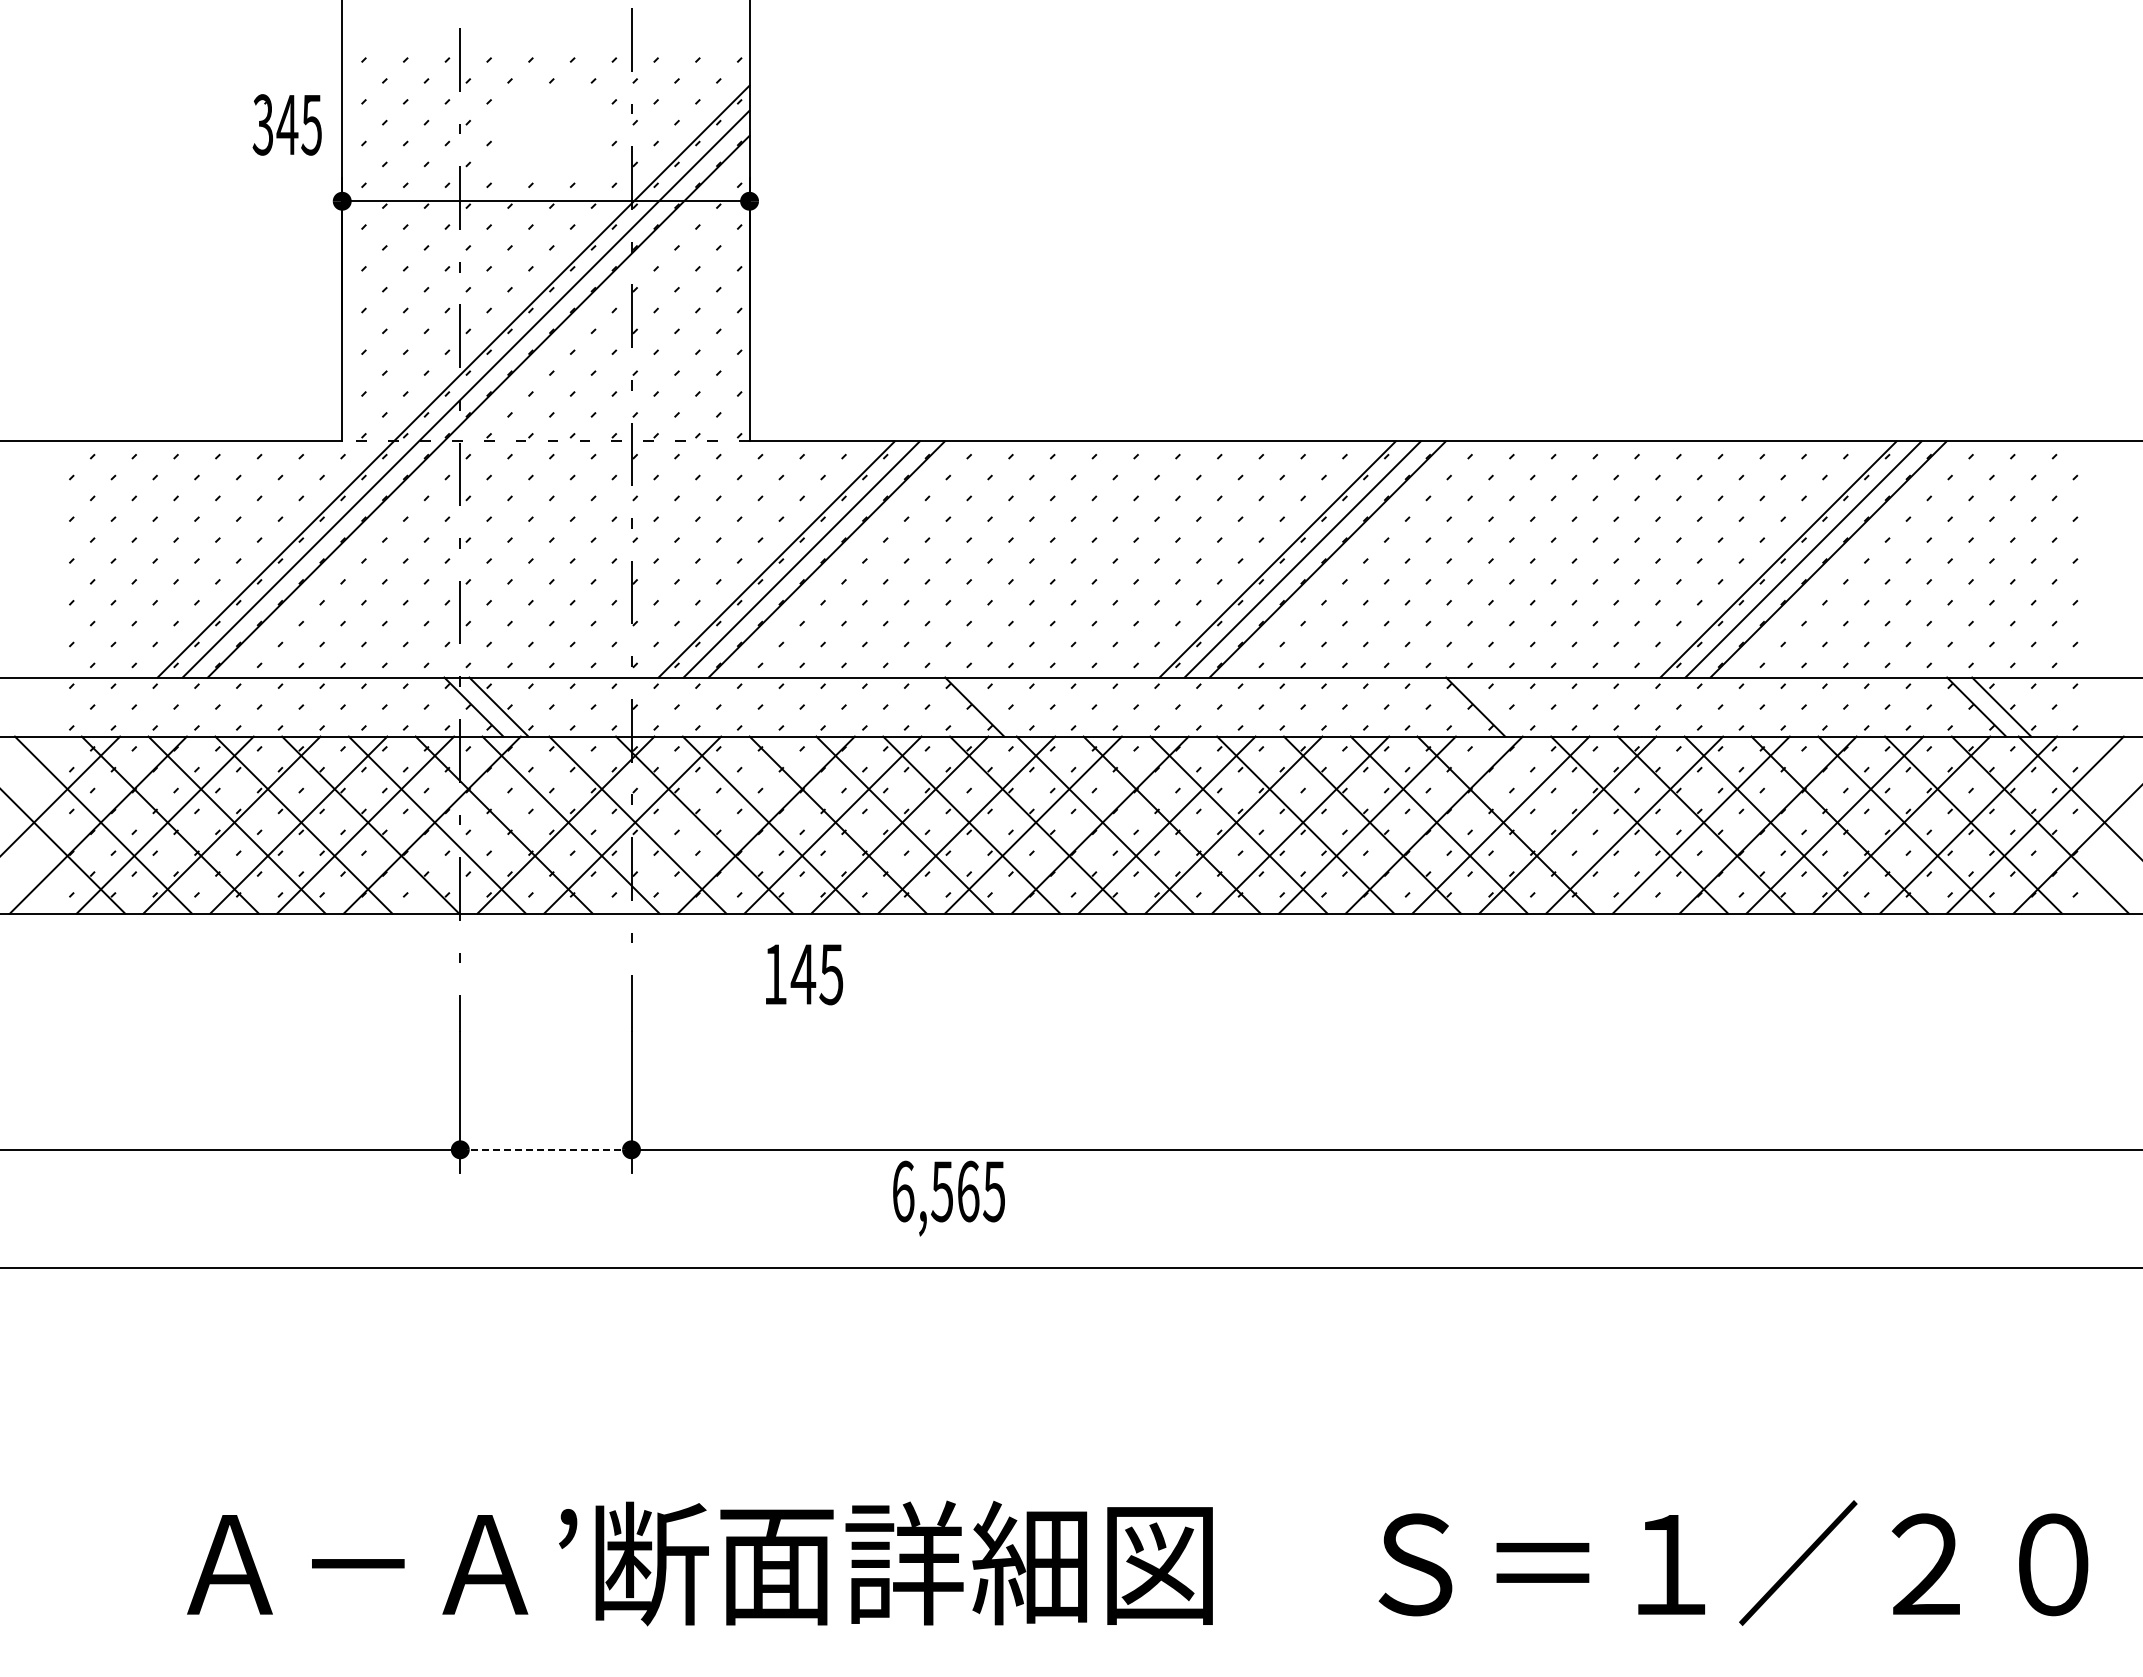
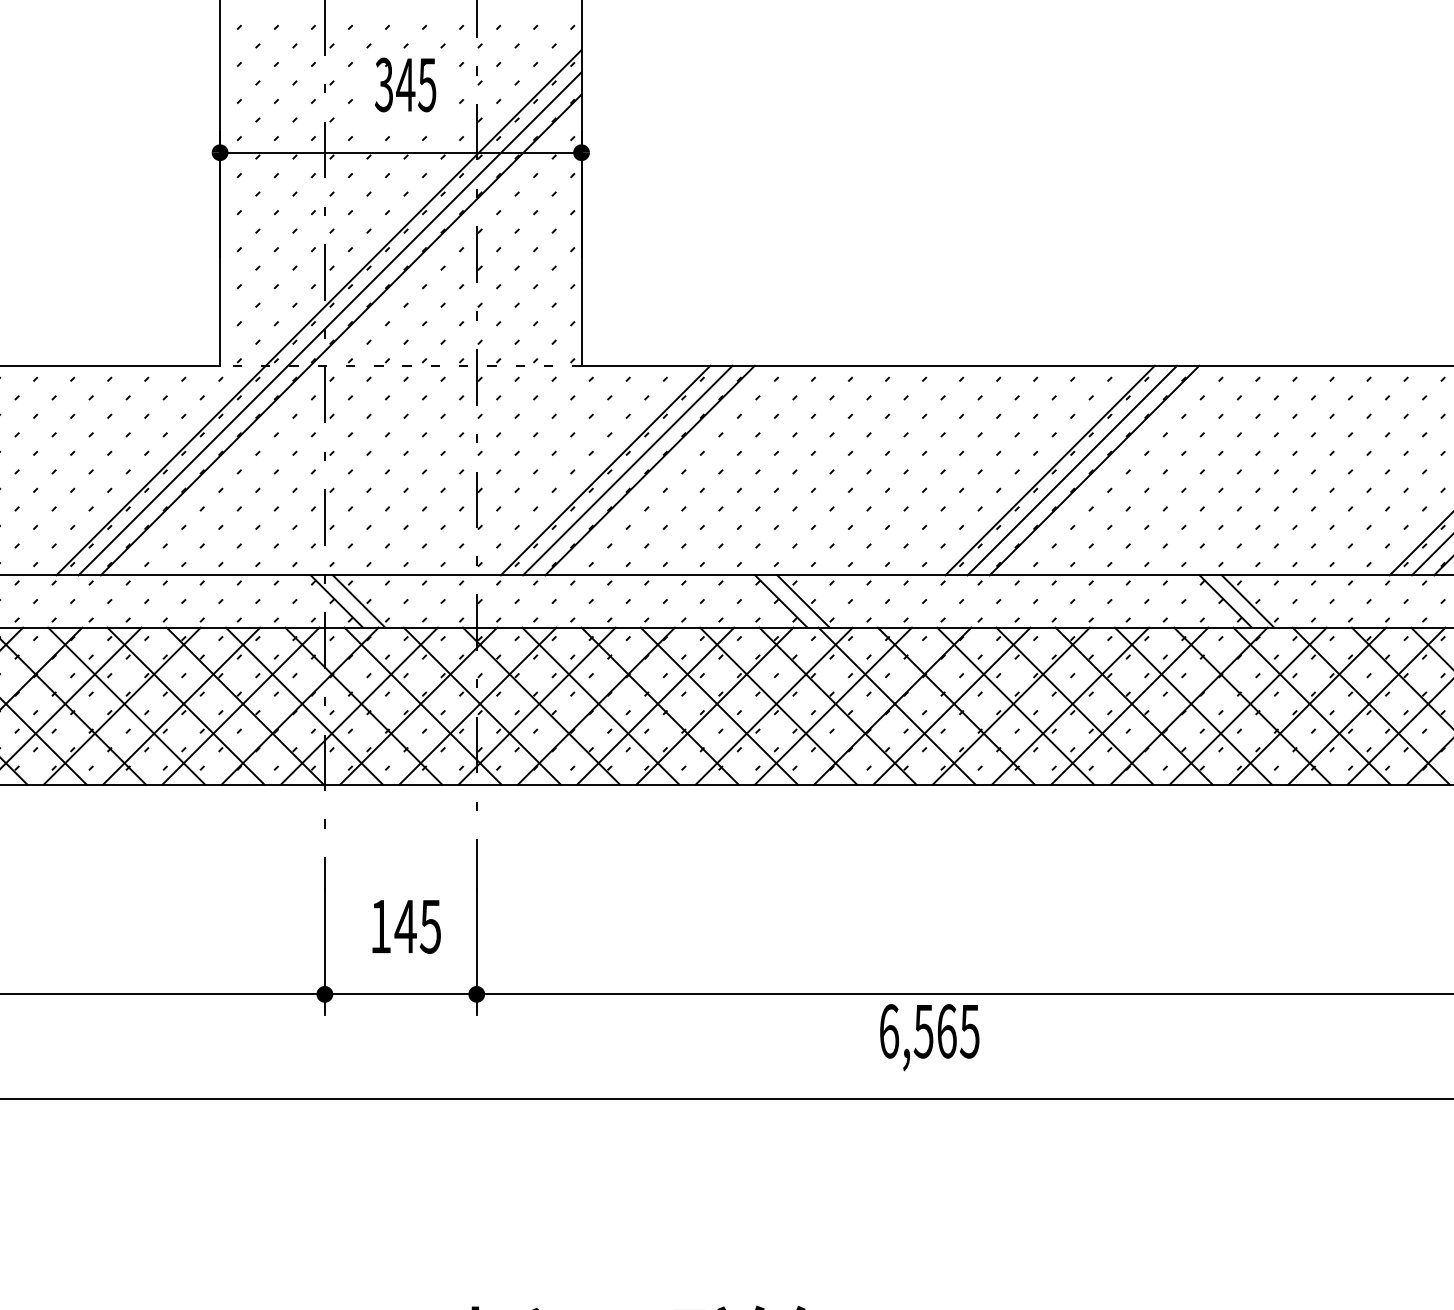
part: (286, 124) -> (404, 84), moved
line: (999, 706) -> (803, 600), added
line: (1500, 706) -> (1247, 600), added
line: (498, 824) -> (358, 705), added
line: (699, 824) -> (537, 705), added
line: (1572, 824) -> (1311, 705), added
text: (804, 974) -> (406, 926), moved
line: (545, 1149) -> (400, 994), dashed -> solid
text: (948, 1198) -> (929, 1037), moved

